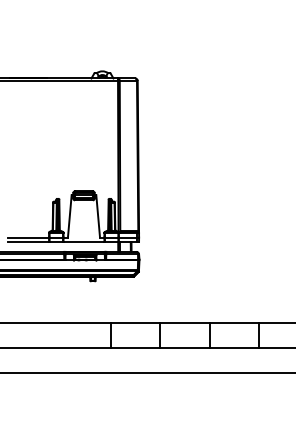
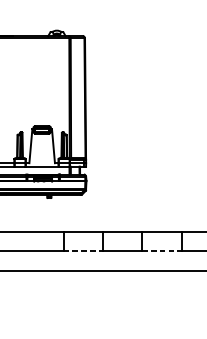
line: (135, 348) -> (83, 251), solid -> dashed
line: (234, 348) -> (162, 251), solid -> dashed

